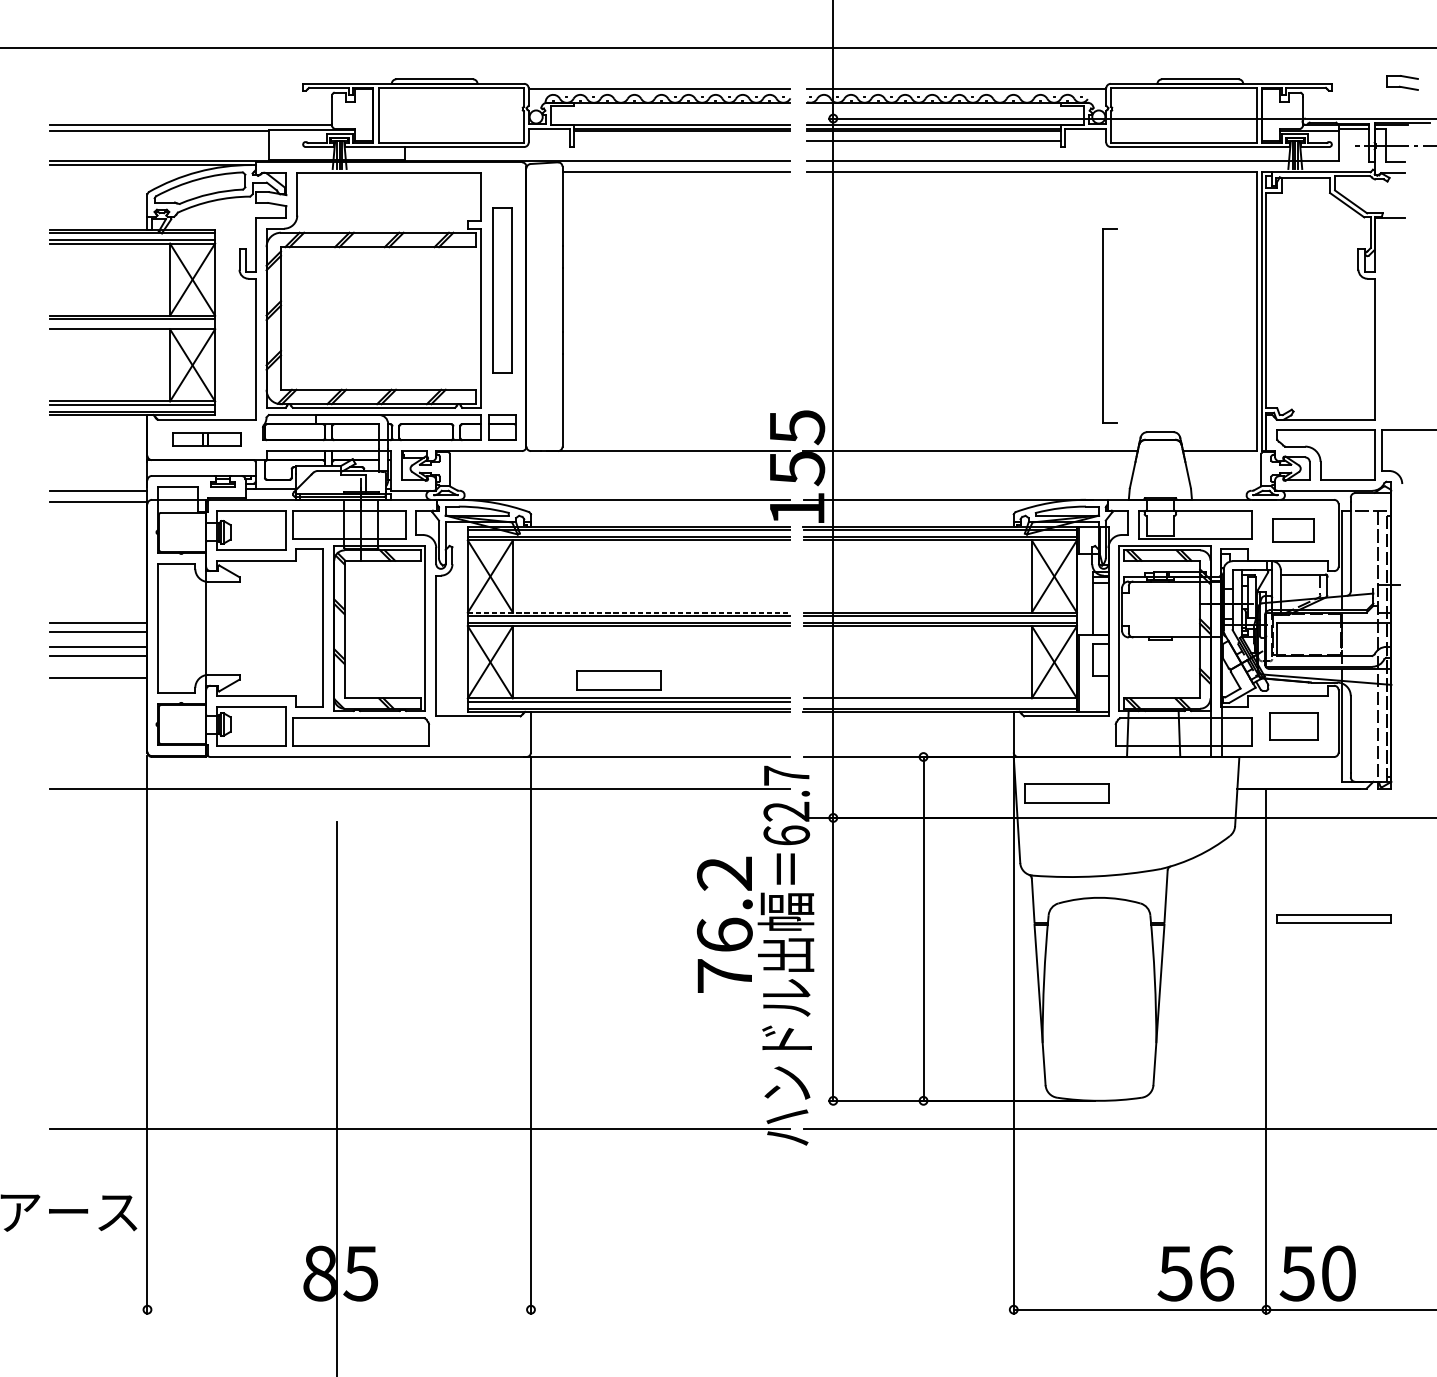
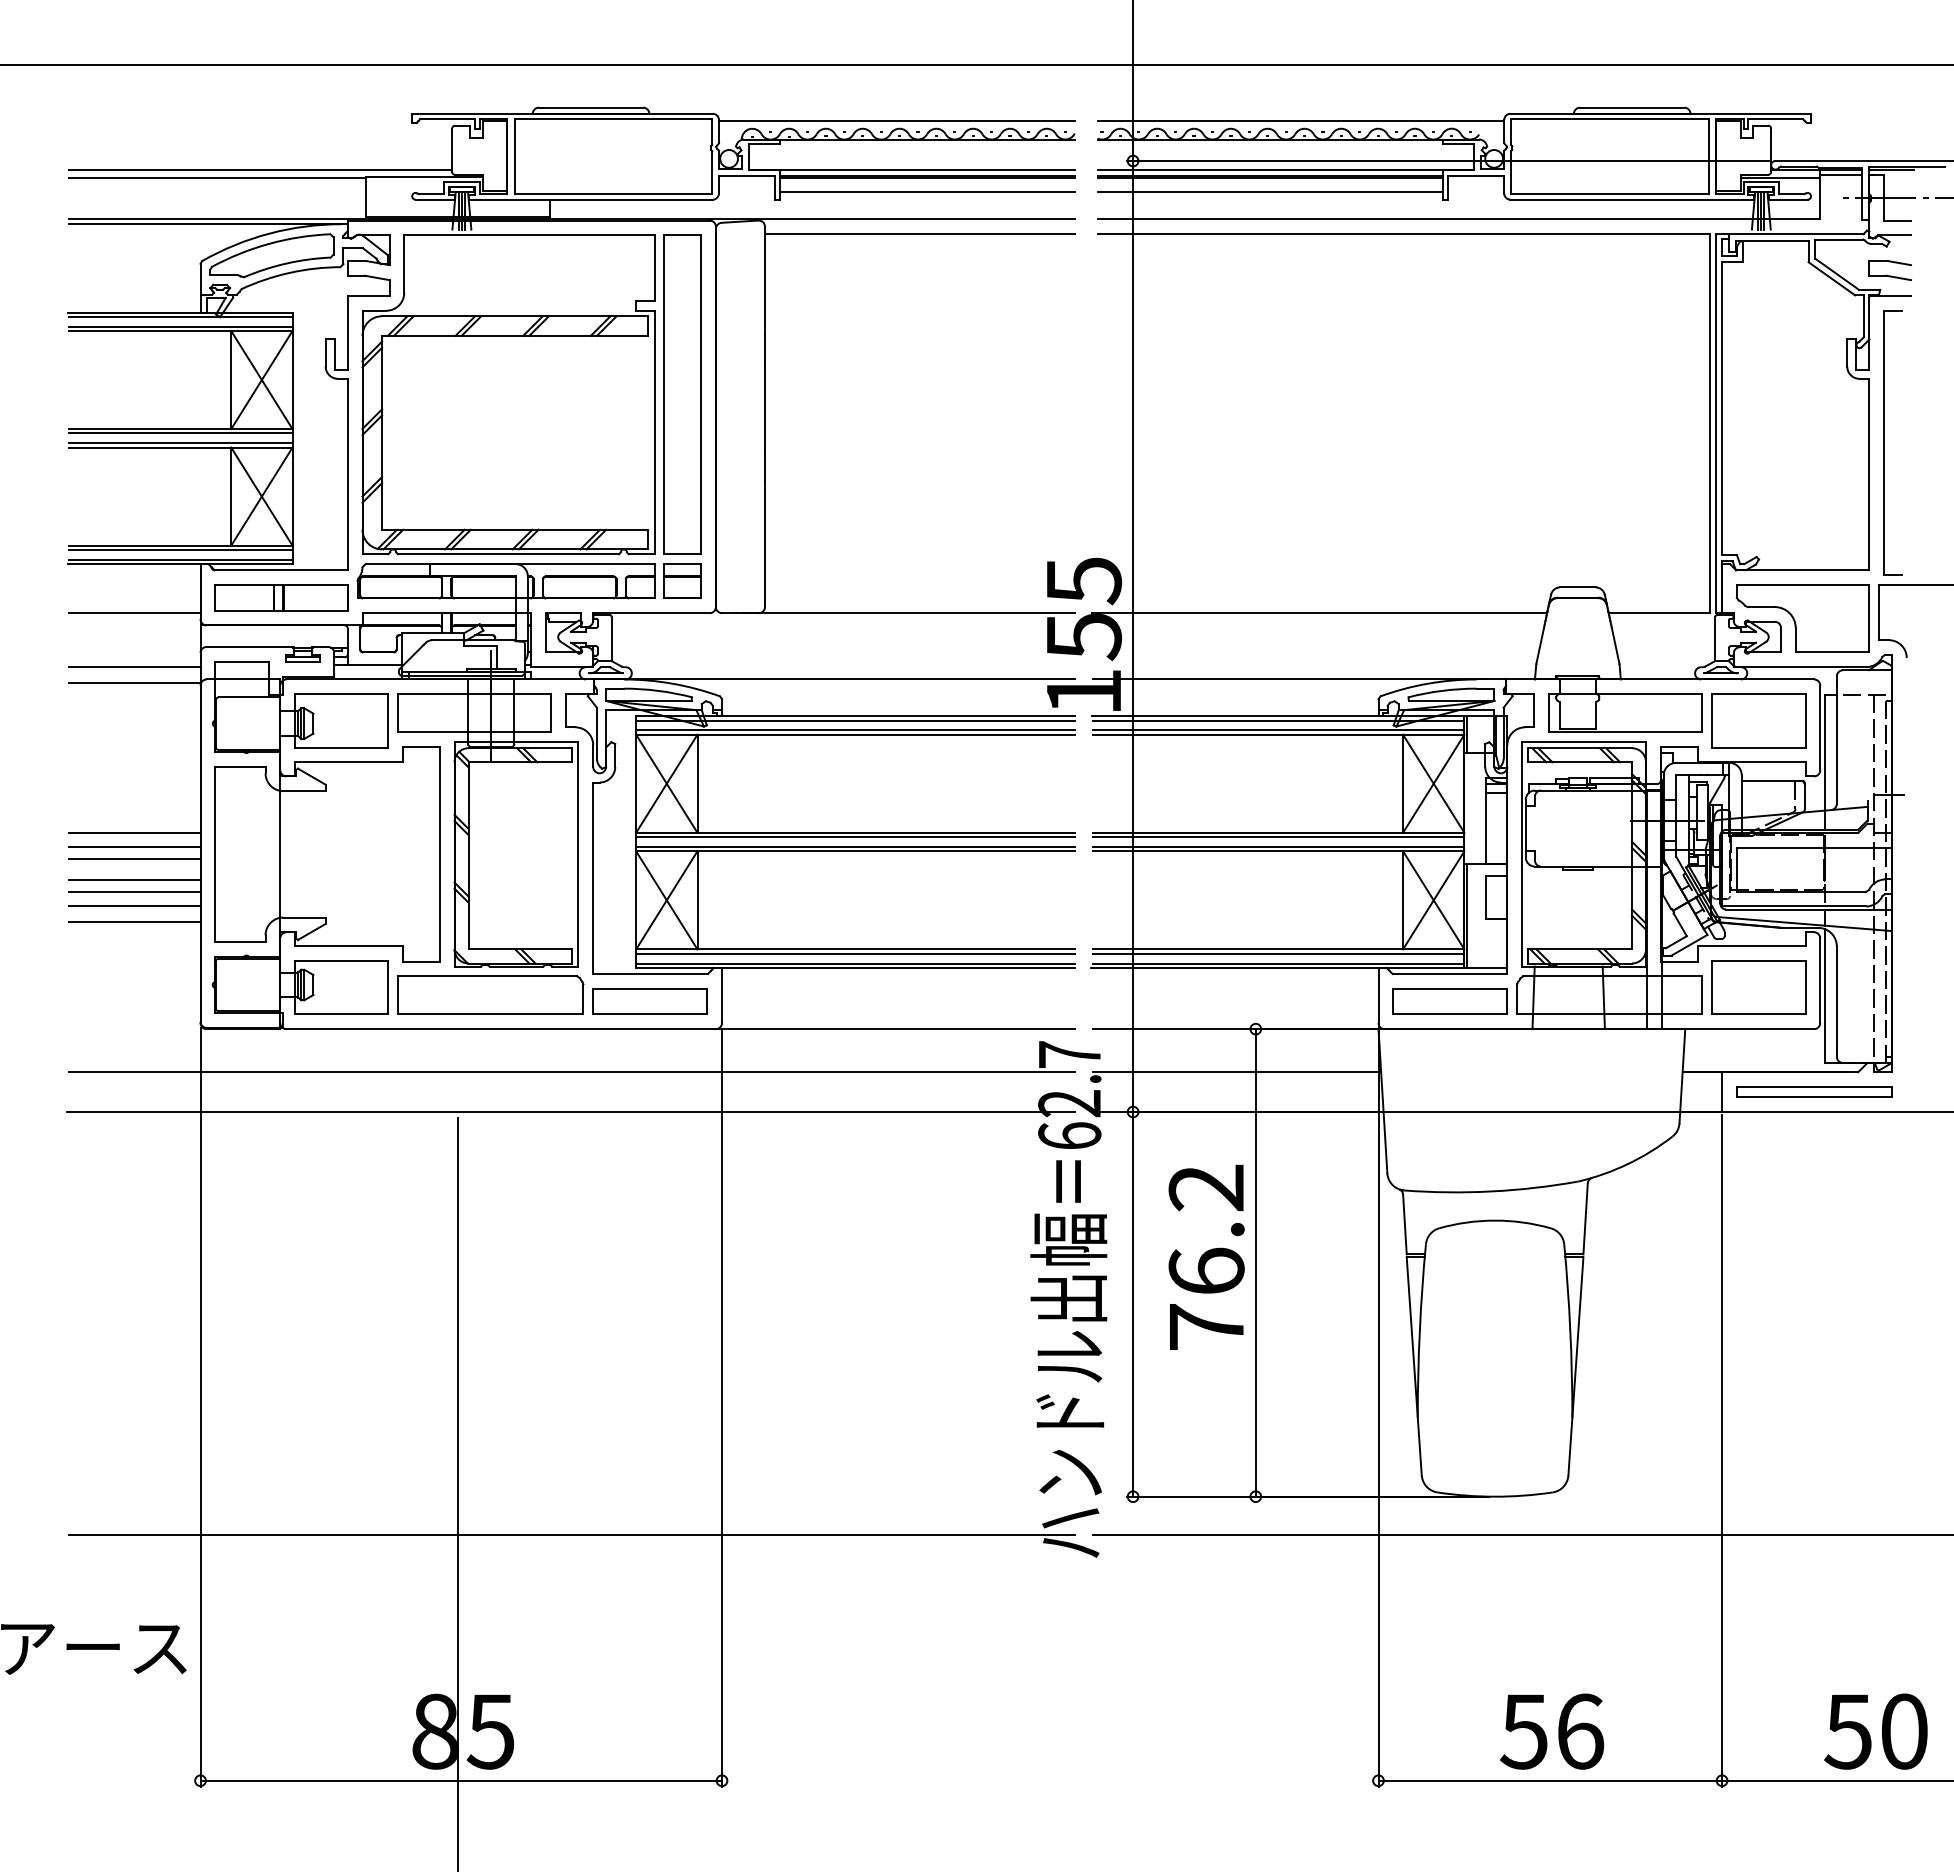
part: (1402, 82) -> (1889, 270), moved
line: (682, 140) -> (927, 191), added
part: (501, 290) -> (682, 394), size x1.43
part: (1103, 325) -> (1884, 442), moved
line: (132, 326) -> (180, 443), added
part: (207, 439) -> (281, 597), size x1.43
line: (98, 451) -> (134, 613), added
part: (1293, 530) -> (1758, 720), size x1.67
line: (98, 612) -> (134, 832), added
line: (629, 612) -> (855, 832), dashed -> solid
line: (98, 666) -> (134, 906), added
part: (618, 680) -> (649, 1001), moved
line: (940, 701) -> (1278, 953), added
part: (1293, 726) -> (1758, 987), size x1.43
line: (910, 788) -> (1237, 1072), added
part: (1065, 793) -> (1449, 1001), moved
line: (419, 818) -> (570, 1112), added
part: (1334, 918) -> (1814, 1091), moved
text: (724, 924) -> (1206, 1256), moved
text: (1196, 1273) -> (1552, 1731), moved
text: (1317, 1273) -> (1875, 1731), moved
line: (339, 1309) -> (461, 1780), added

